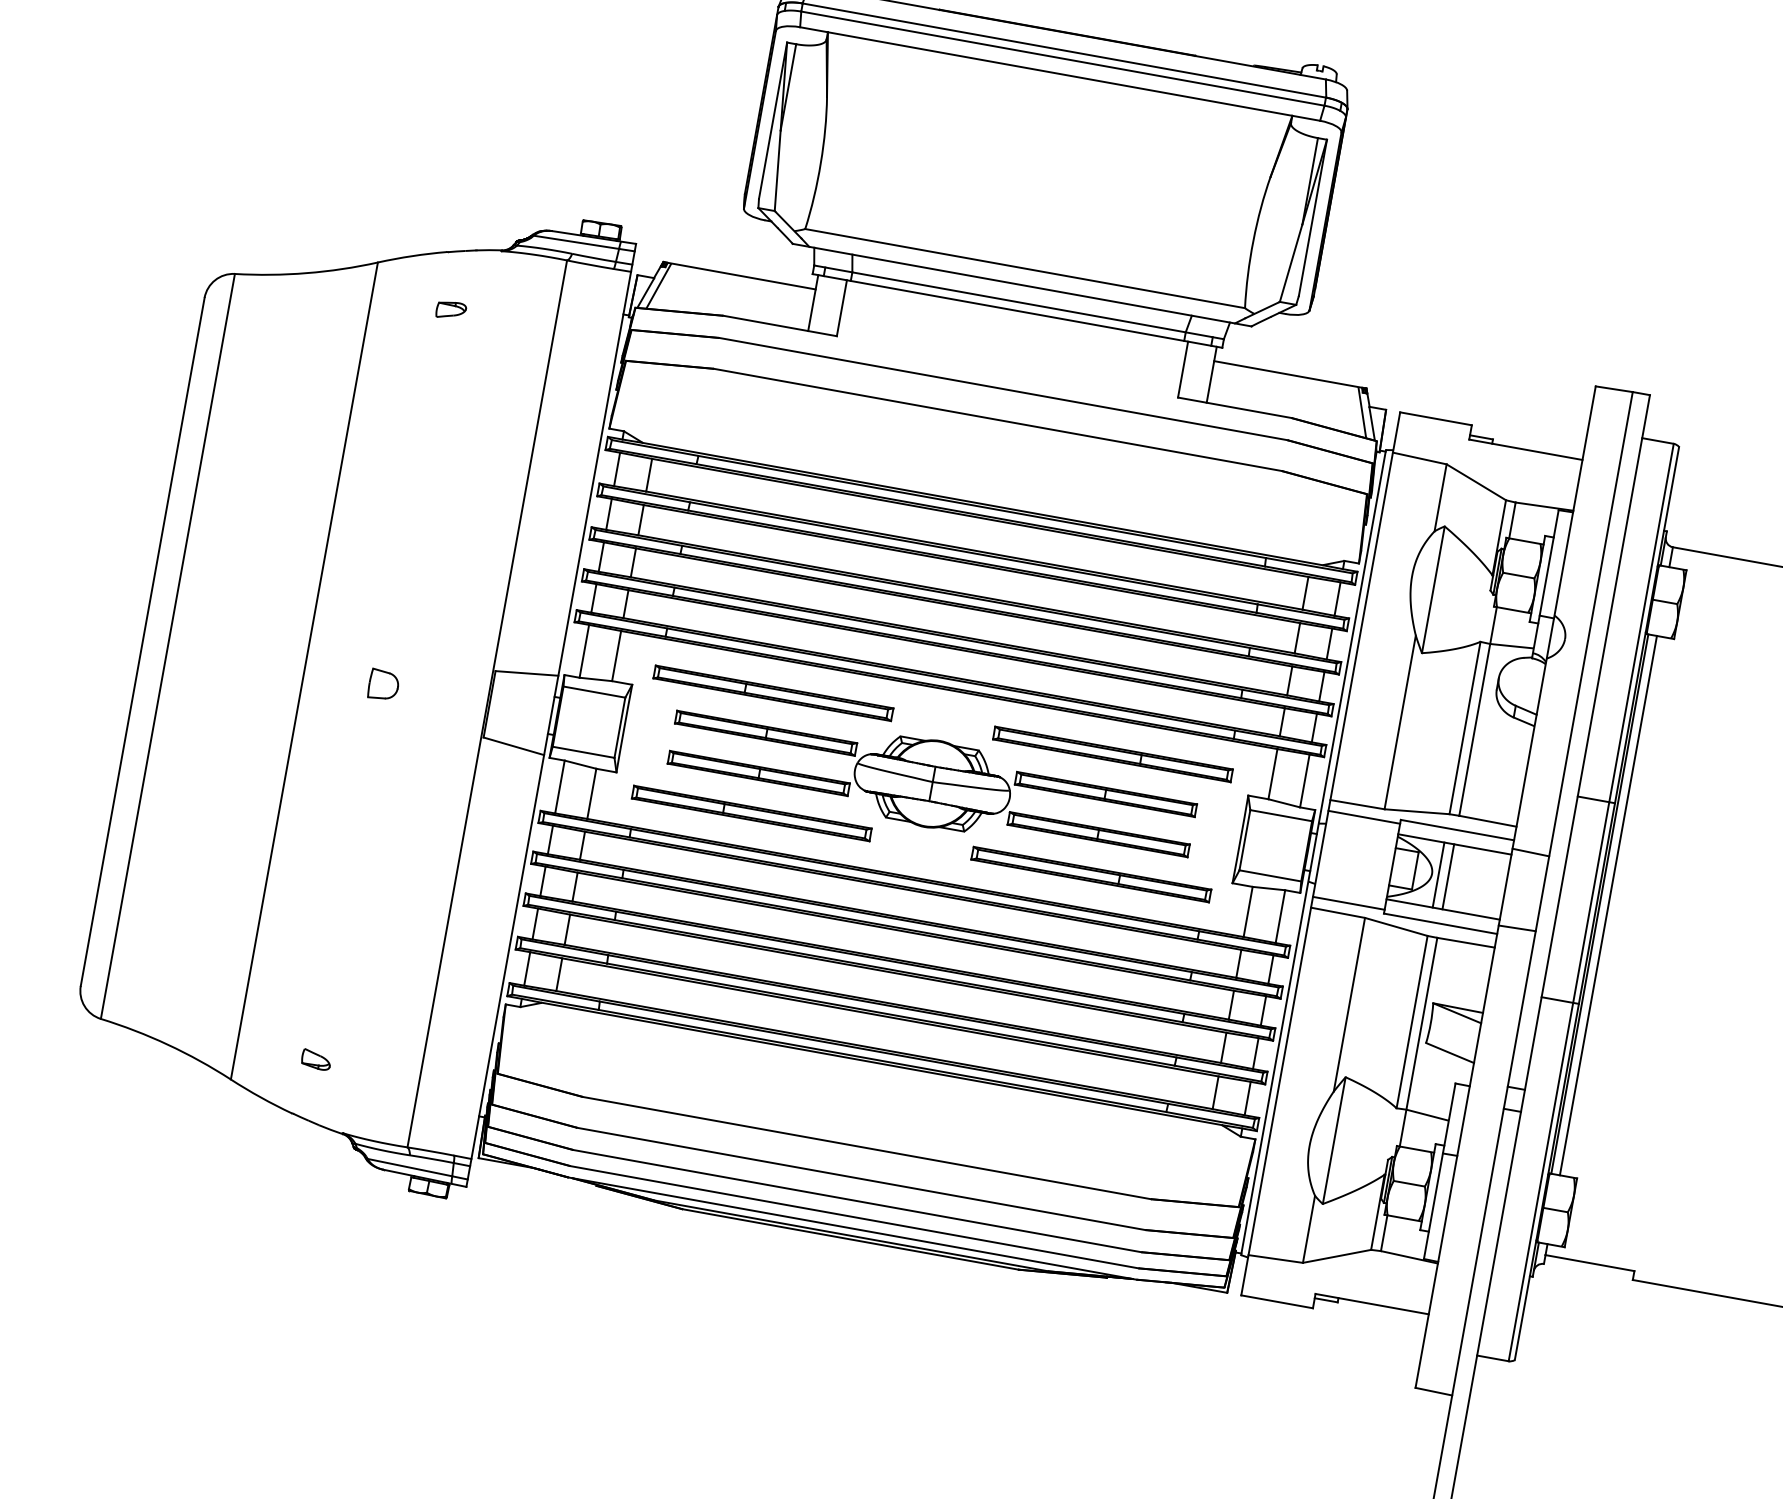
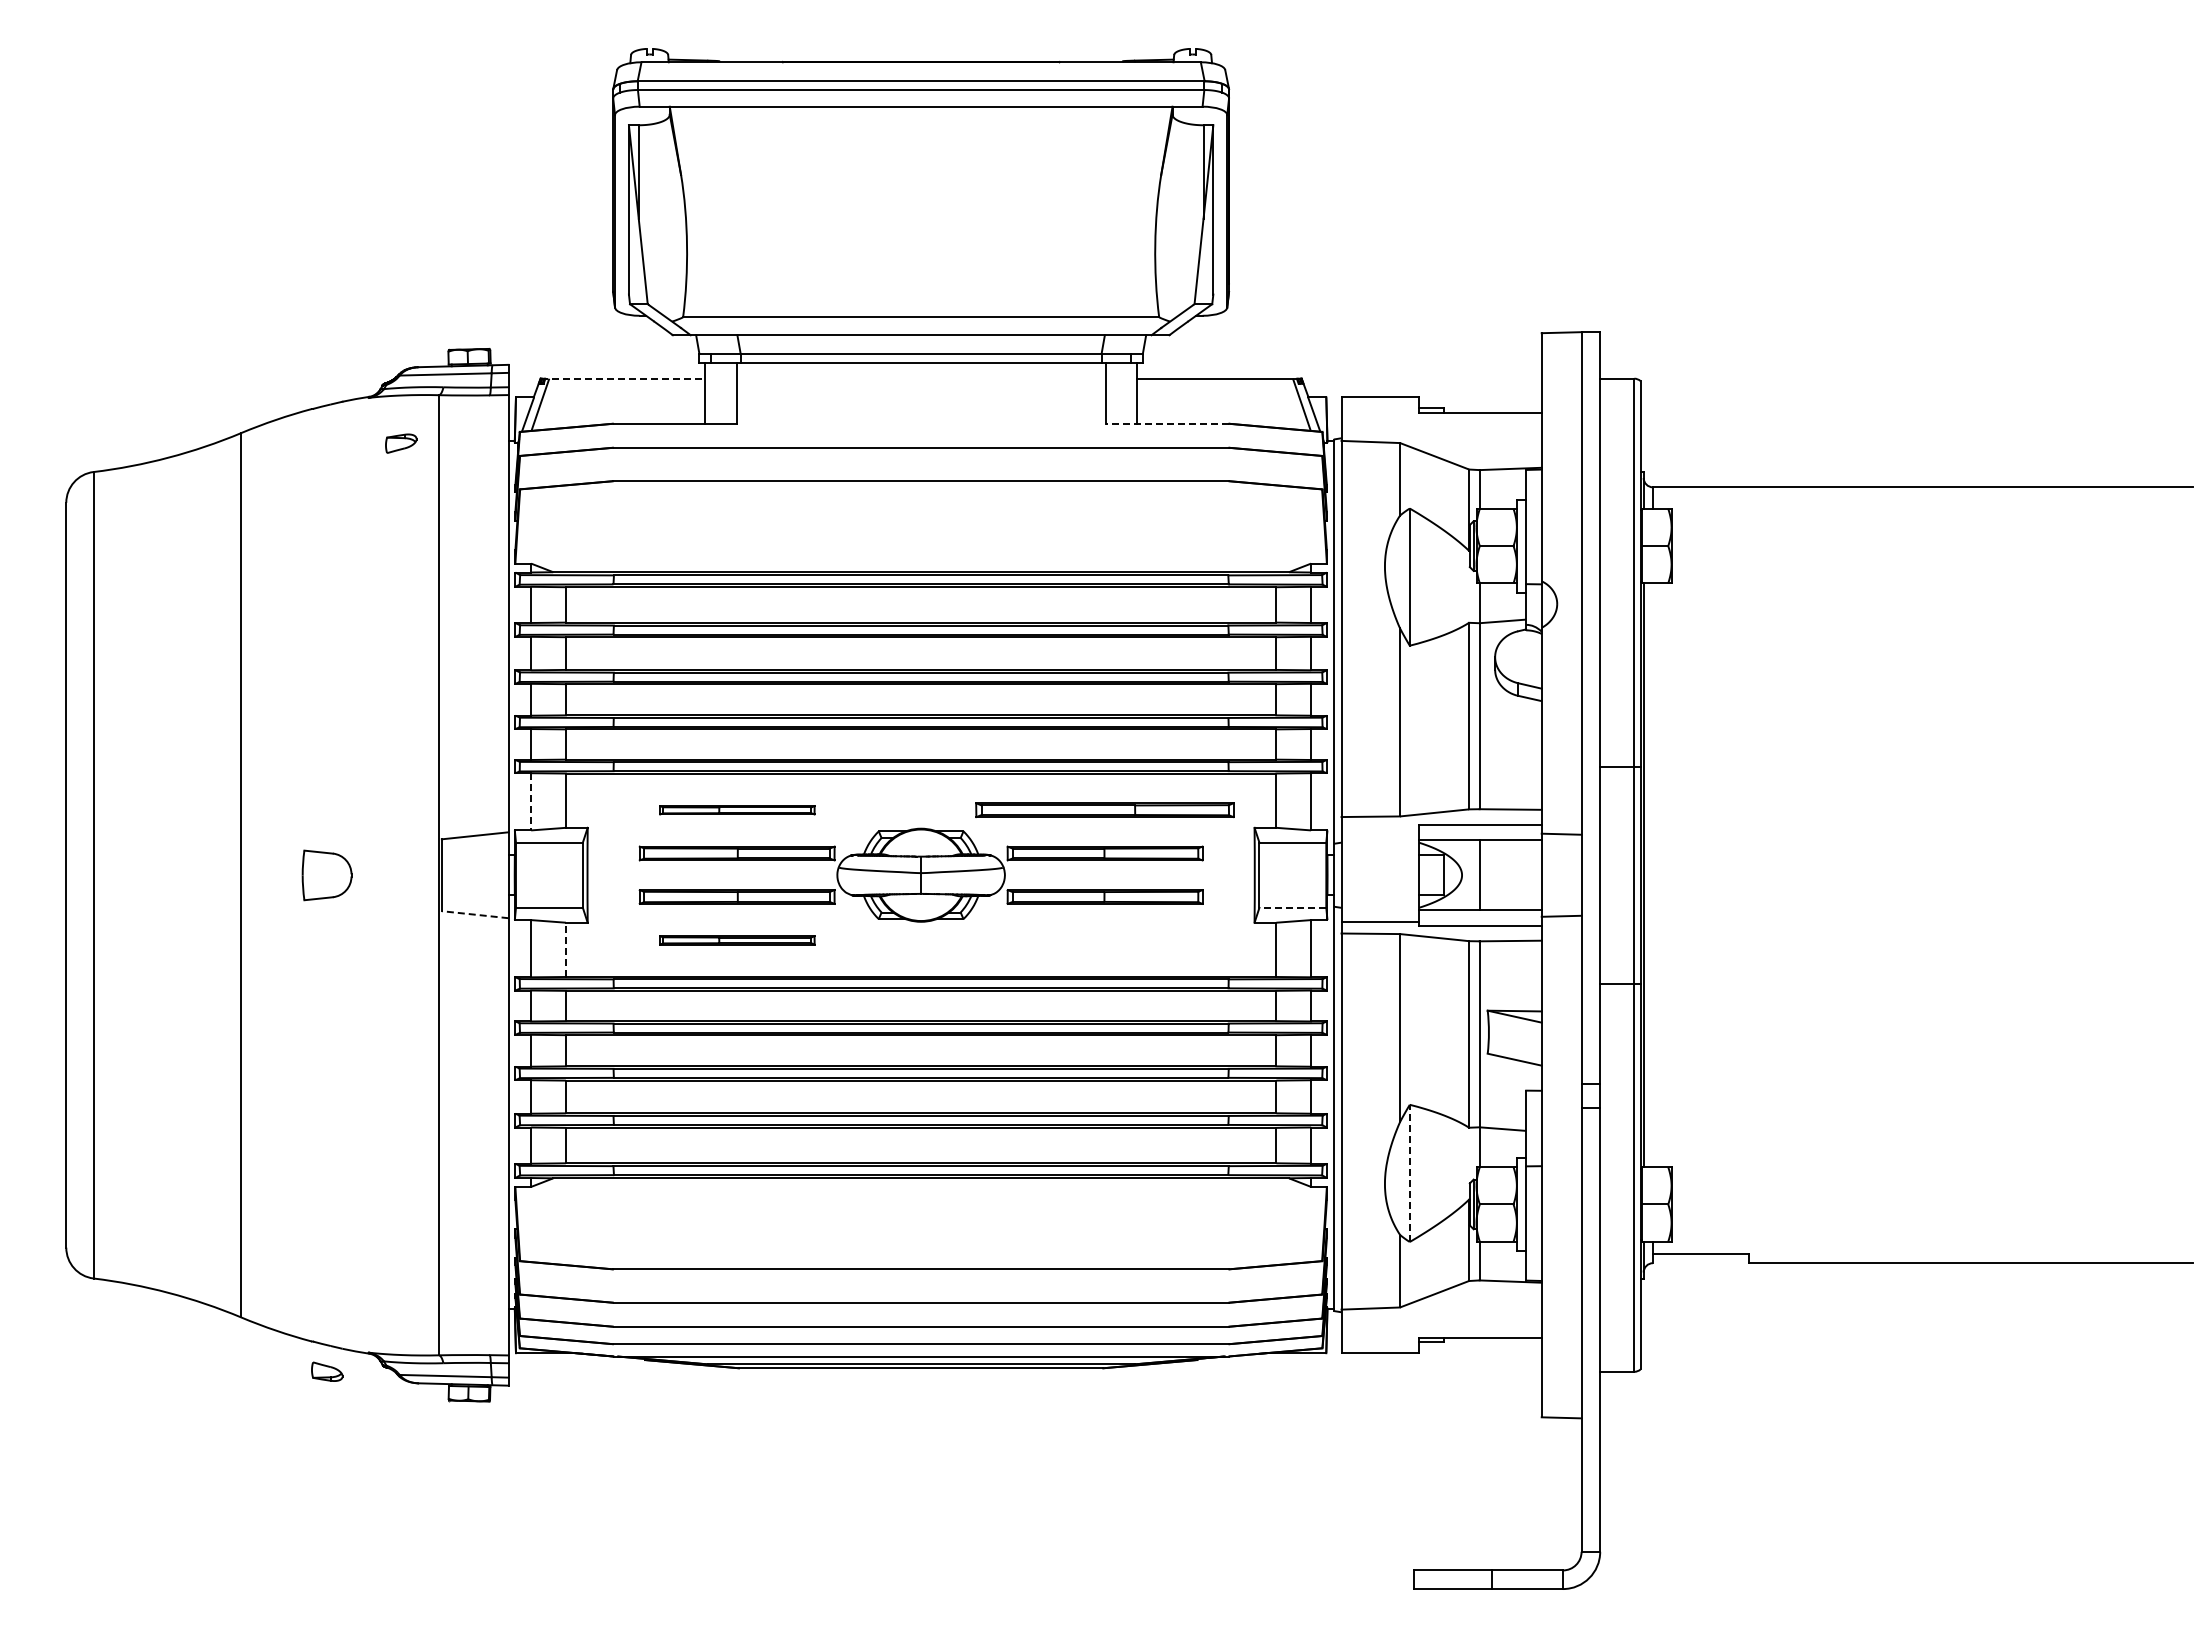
line: (740, 275) -> (623, 378), solid -> dashed
part: (451, 310) -> (401, 443), moved
line: (1234, 407) -> (1166, 423), solid -> dashed
line: (584, 651) -> (531, 801), solid -> dashed
part: (384, 684) -> (327, 874), size x1.6
part: (773, 693) -> (737, 810), size x0.6
line: (514, 746) -> (475, 914), solid -> dashed
line: (591, 793) -> (565, 949), solid -> dashed
part: (751, 813) -> (737, 940), size x0.6
line: (1364, 817) -> (1380, 828), removed
part: (1090, 874) -> (1104, 940), removed
line: (1270, 875) -> (1292, 907), solid -> dashed
line: (1438, 875) -> (1469, 875), removed
line: (1607, 905) -> (1652, 875), removed
part: (316, 1059) -> (327, 1371), moved
line: (1333, 1140) -> (1409, 1173), solid -> dashed

